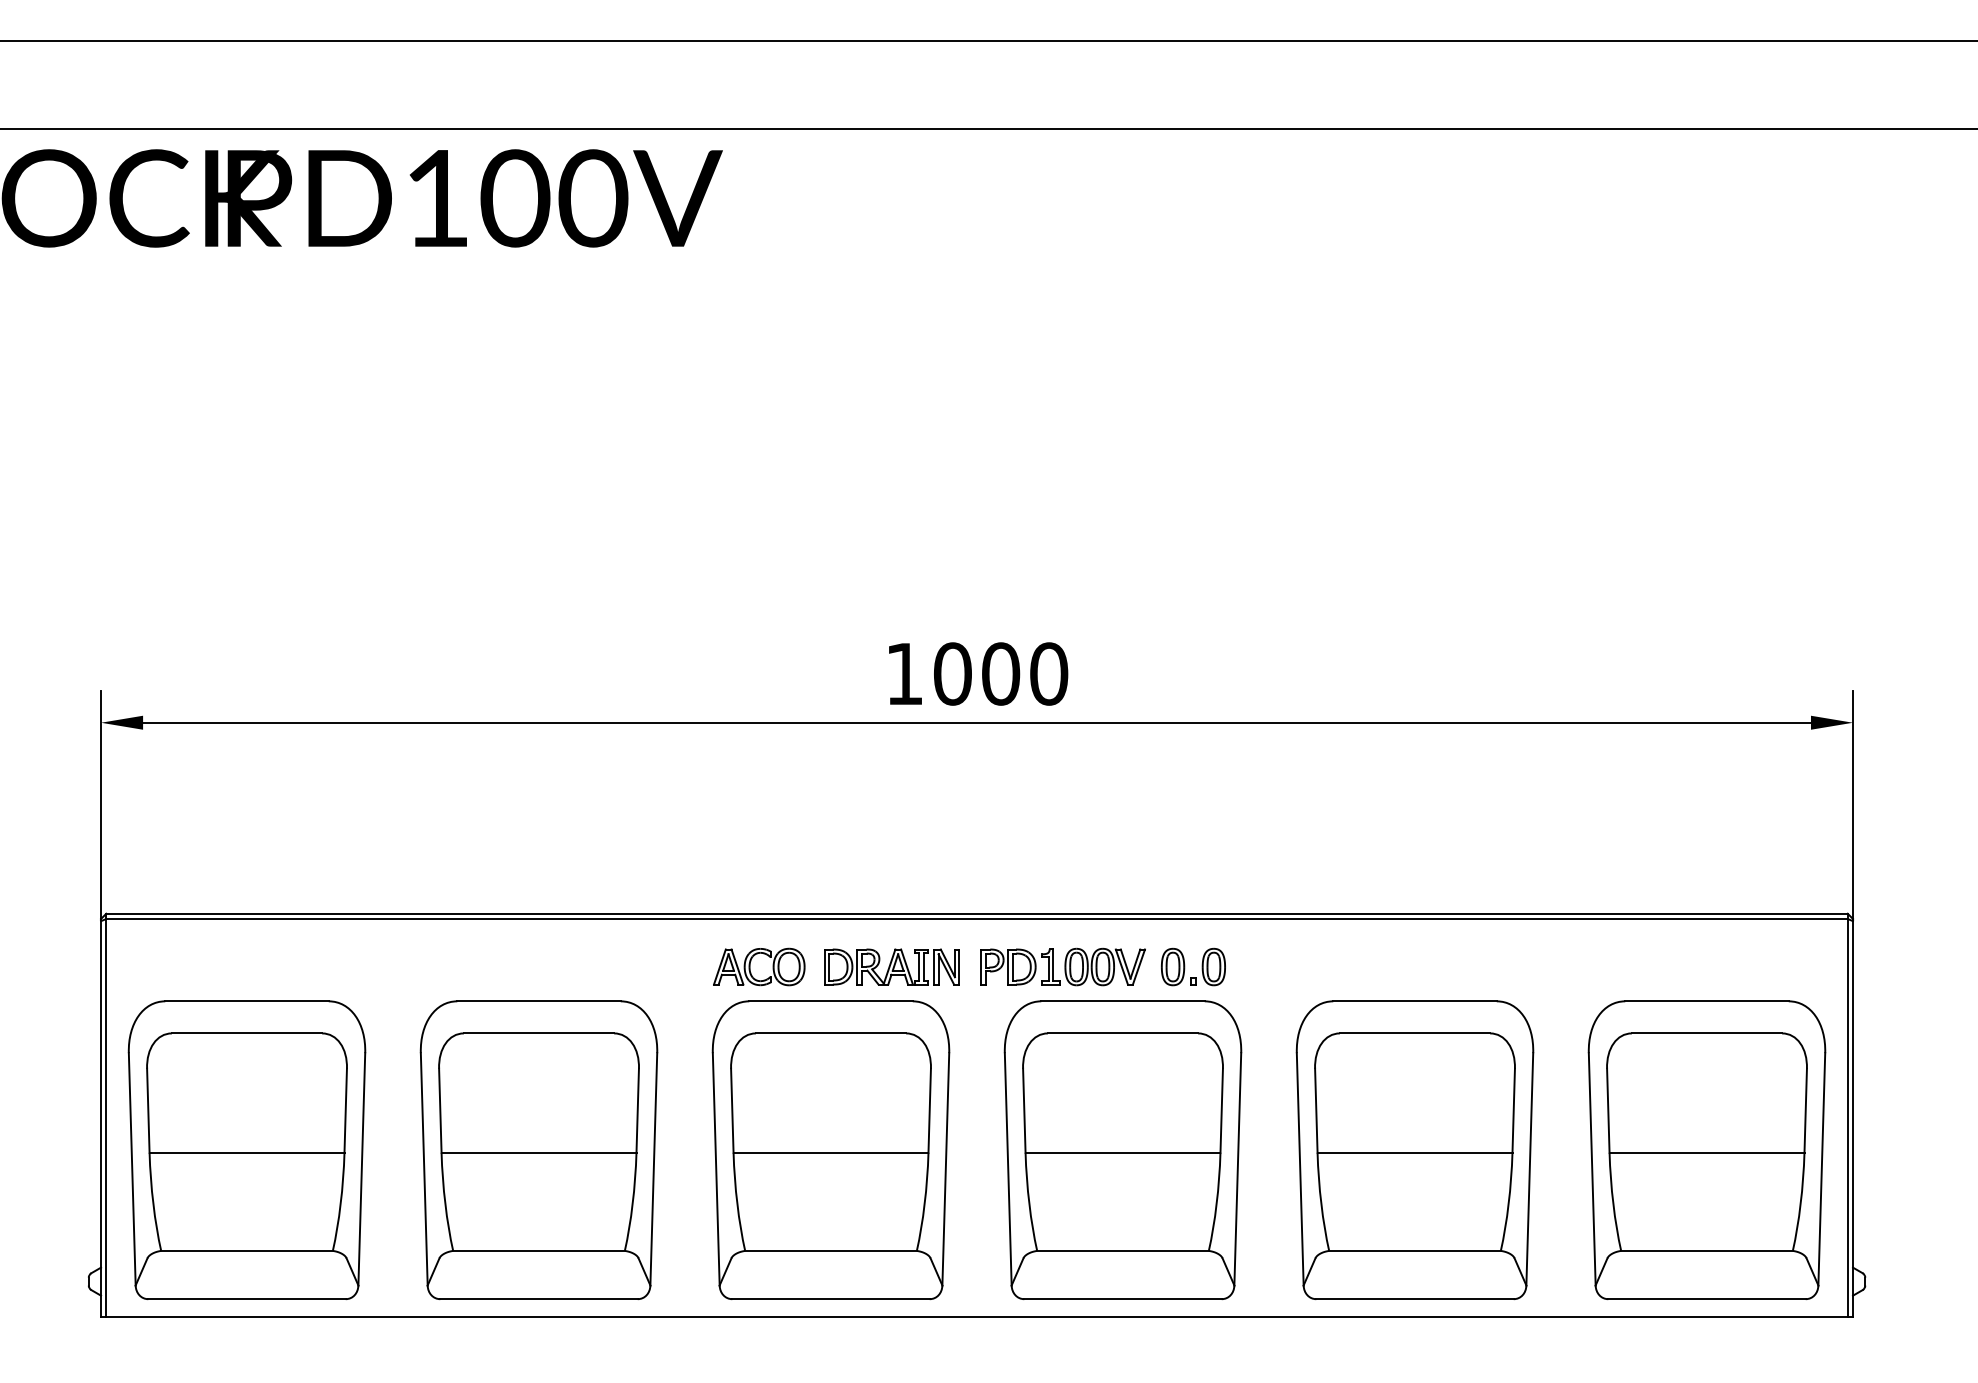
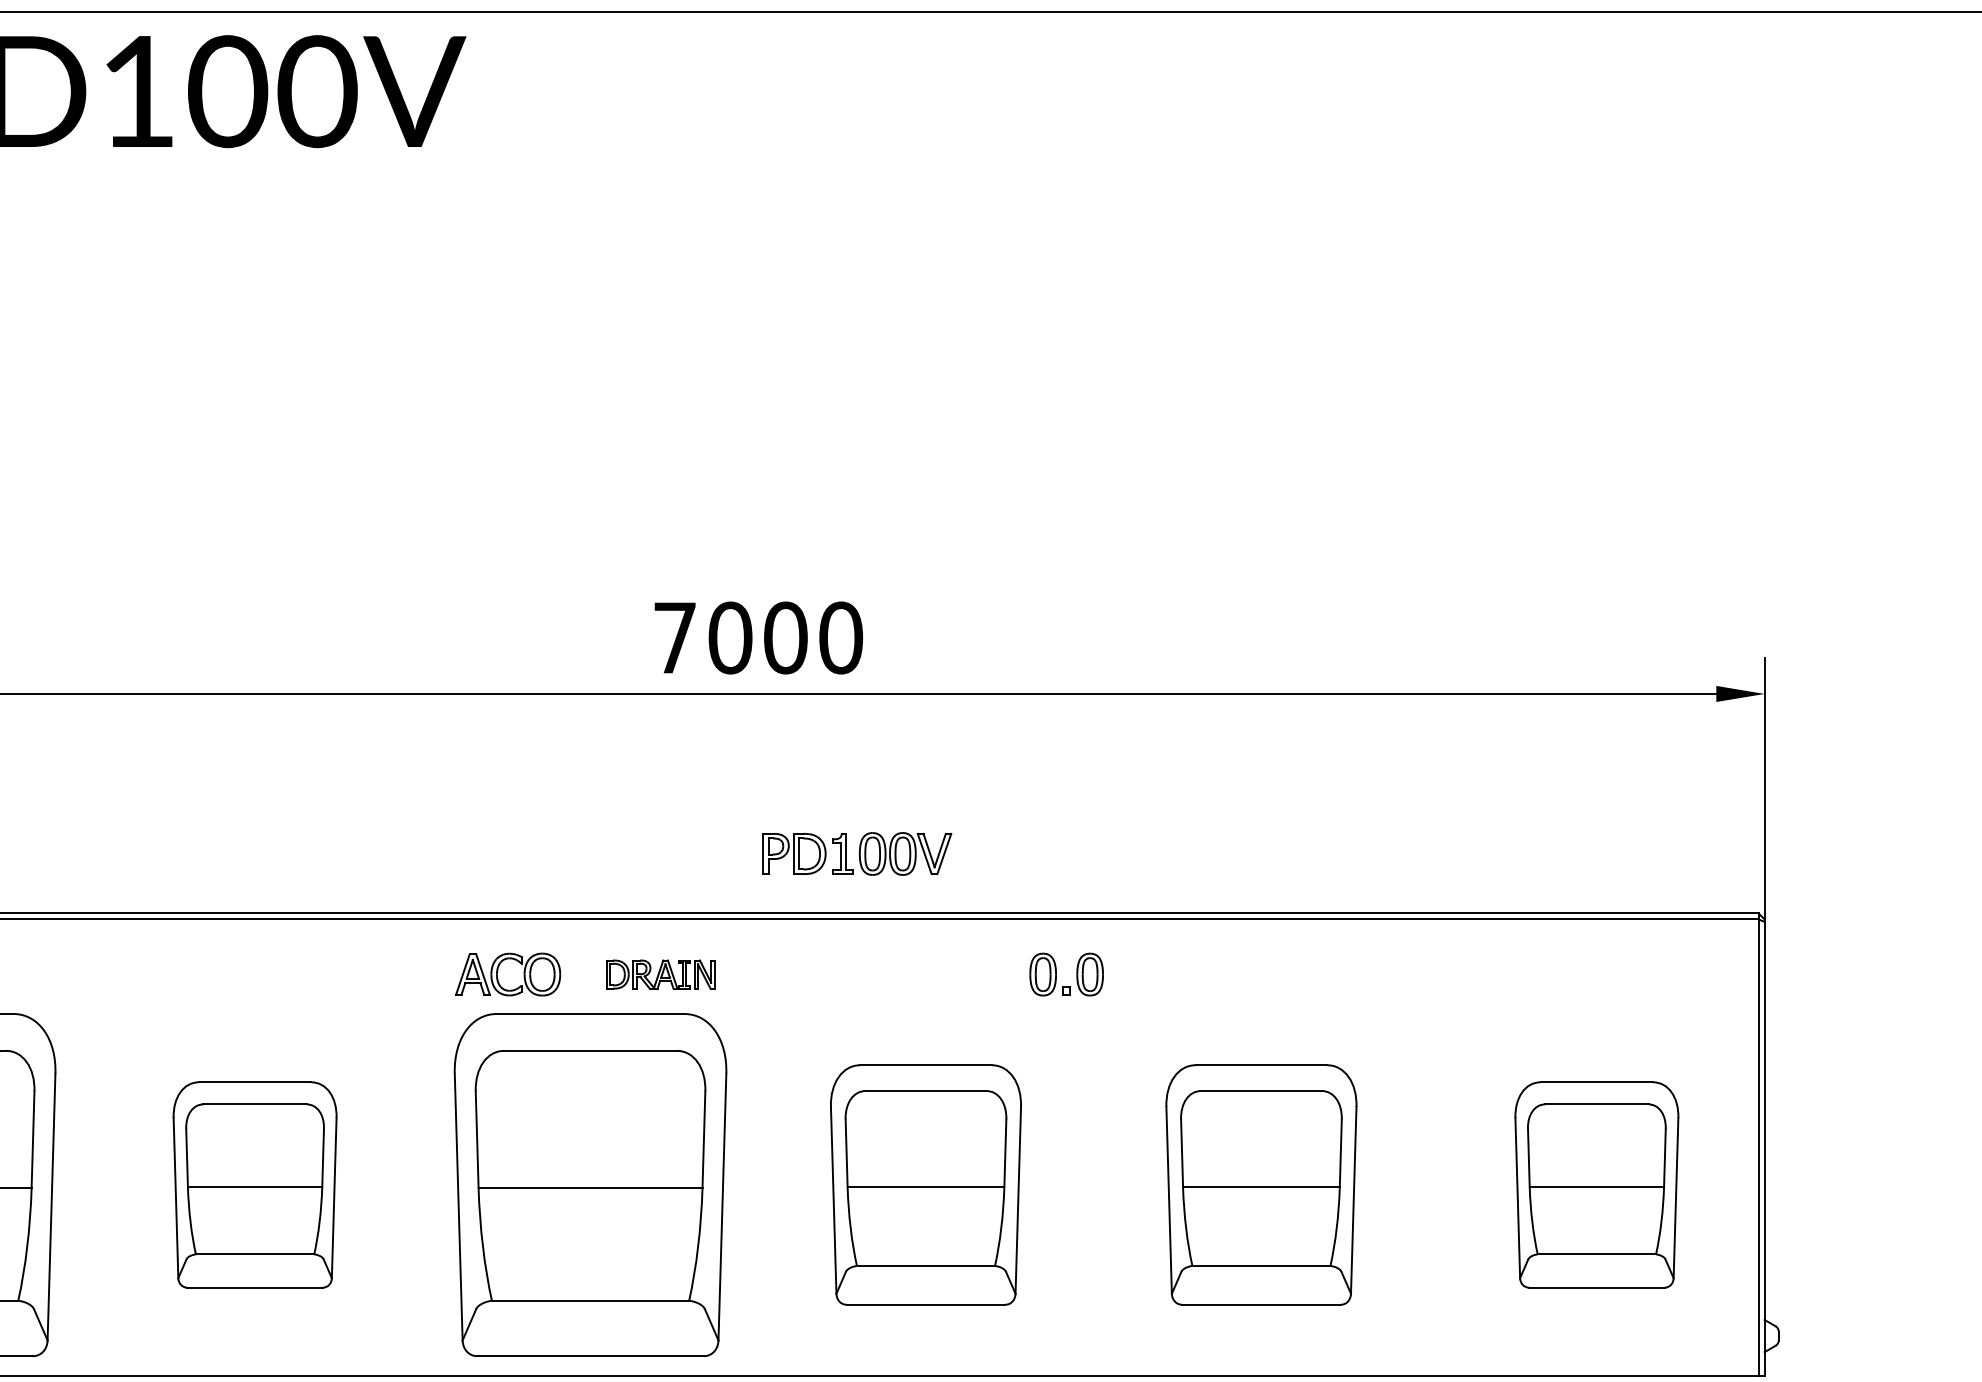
text: (904, 673) -> (674, 637), 1000 -> 7000
part: (891, 966) -> (660, 973), size x0.7
part: (1062, 966) -> (856, 853), moved
part: (1185, 966) -> (1057, 973), moved
part: (538, 1149) -> (254, 1184), size x0.6
part: (1122, 1149) -> (925, 1184), size x0.7
part: (1414, 1149) -> (1260, 1184), size x0.7
part: (1706, 1149) -> (1596, 1184), size x0.6

